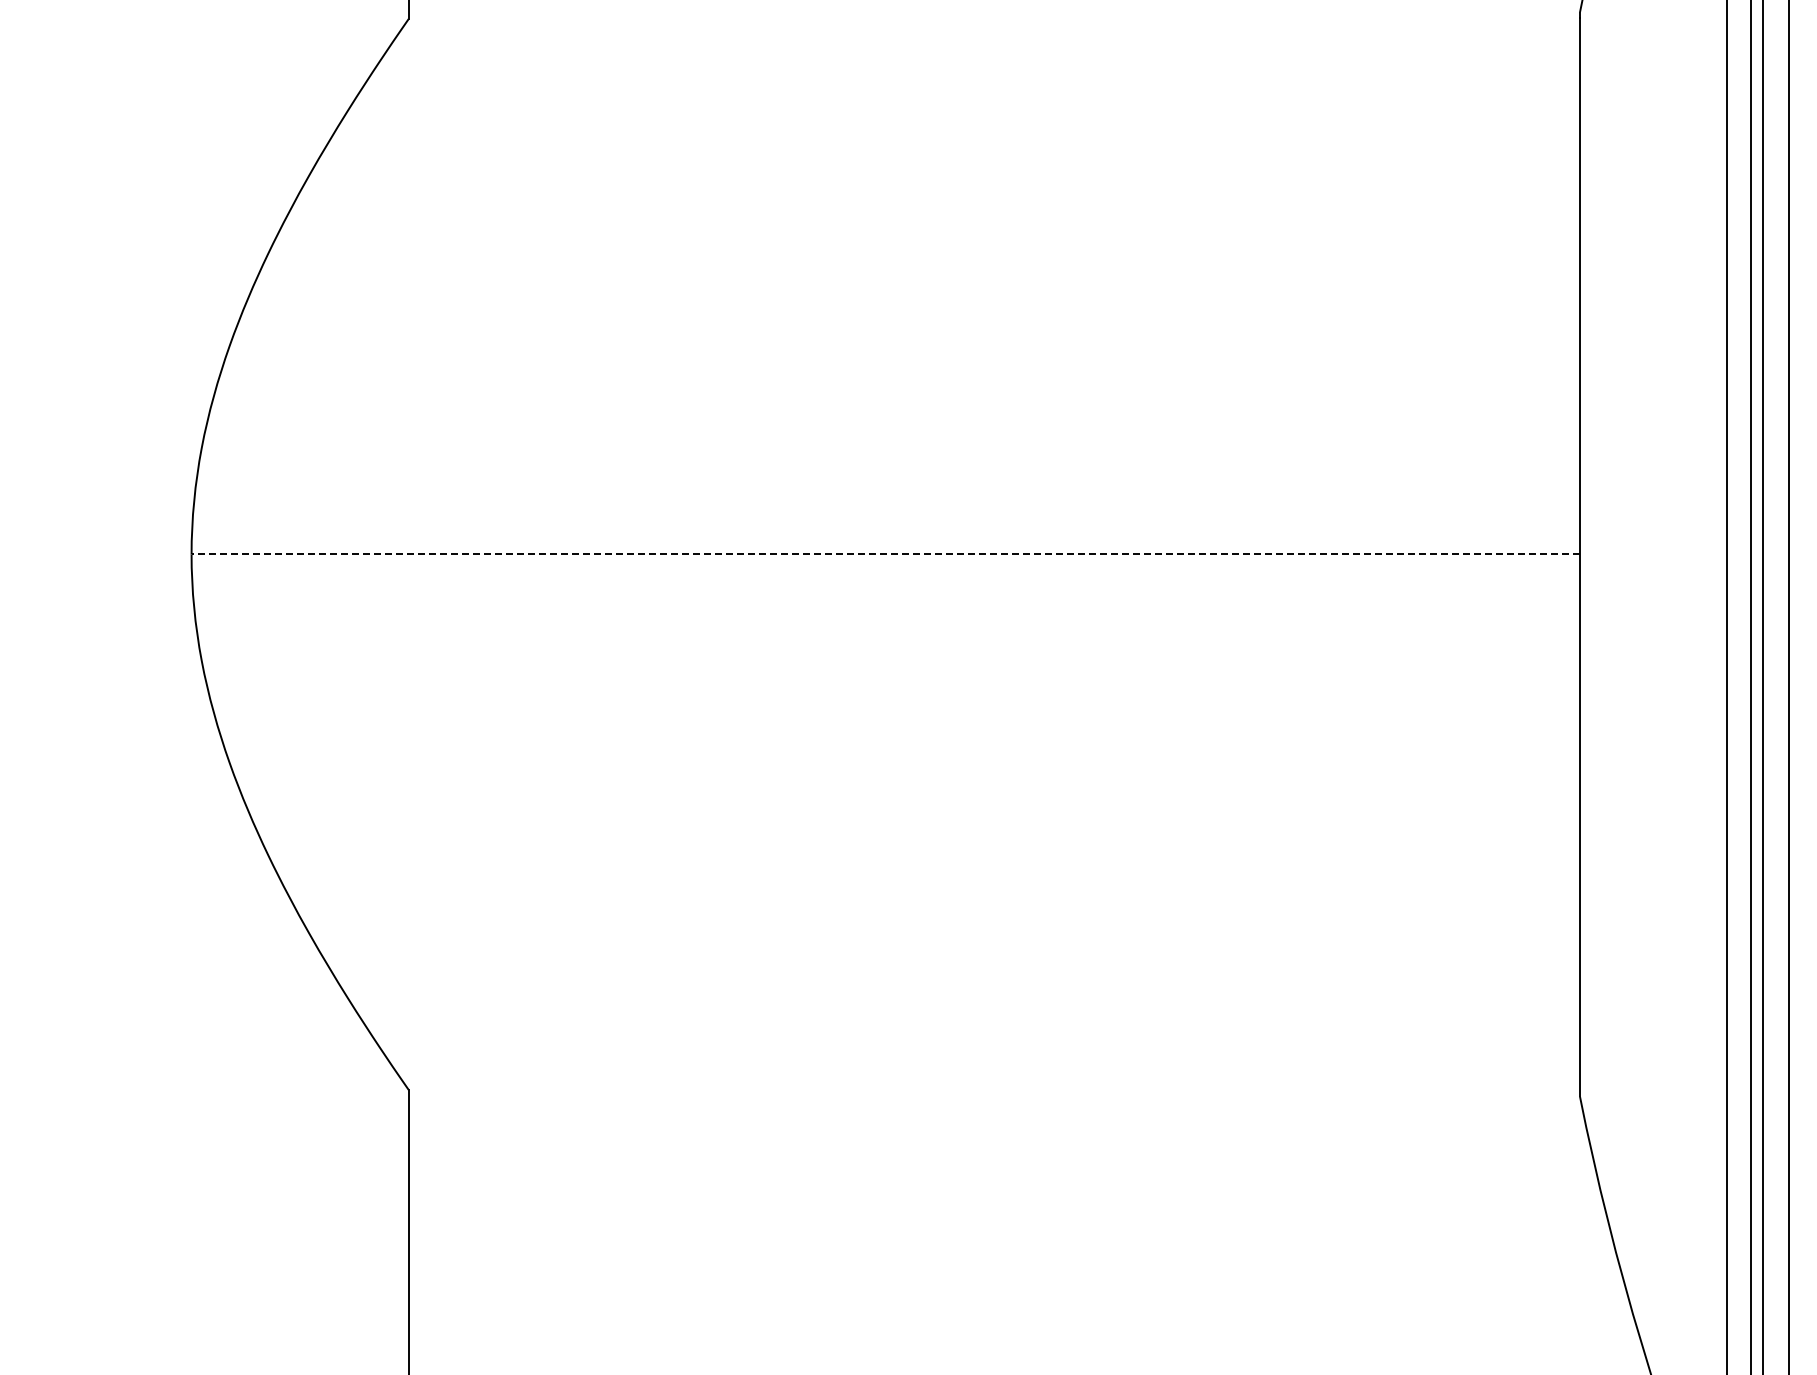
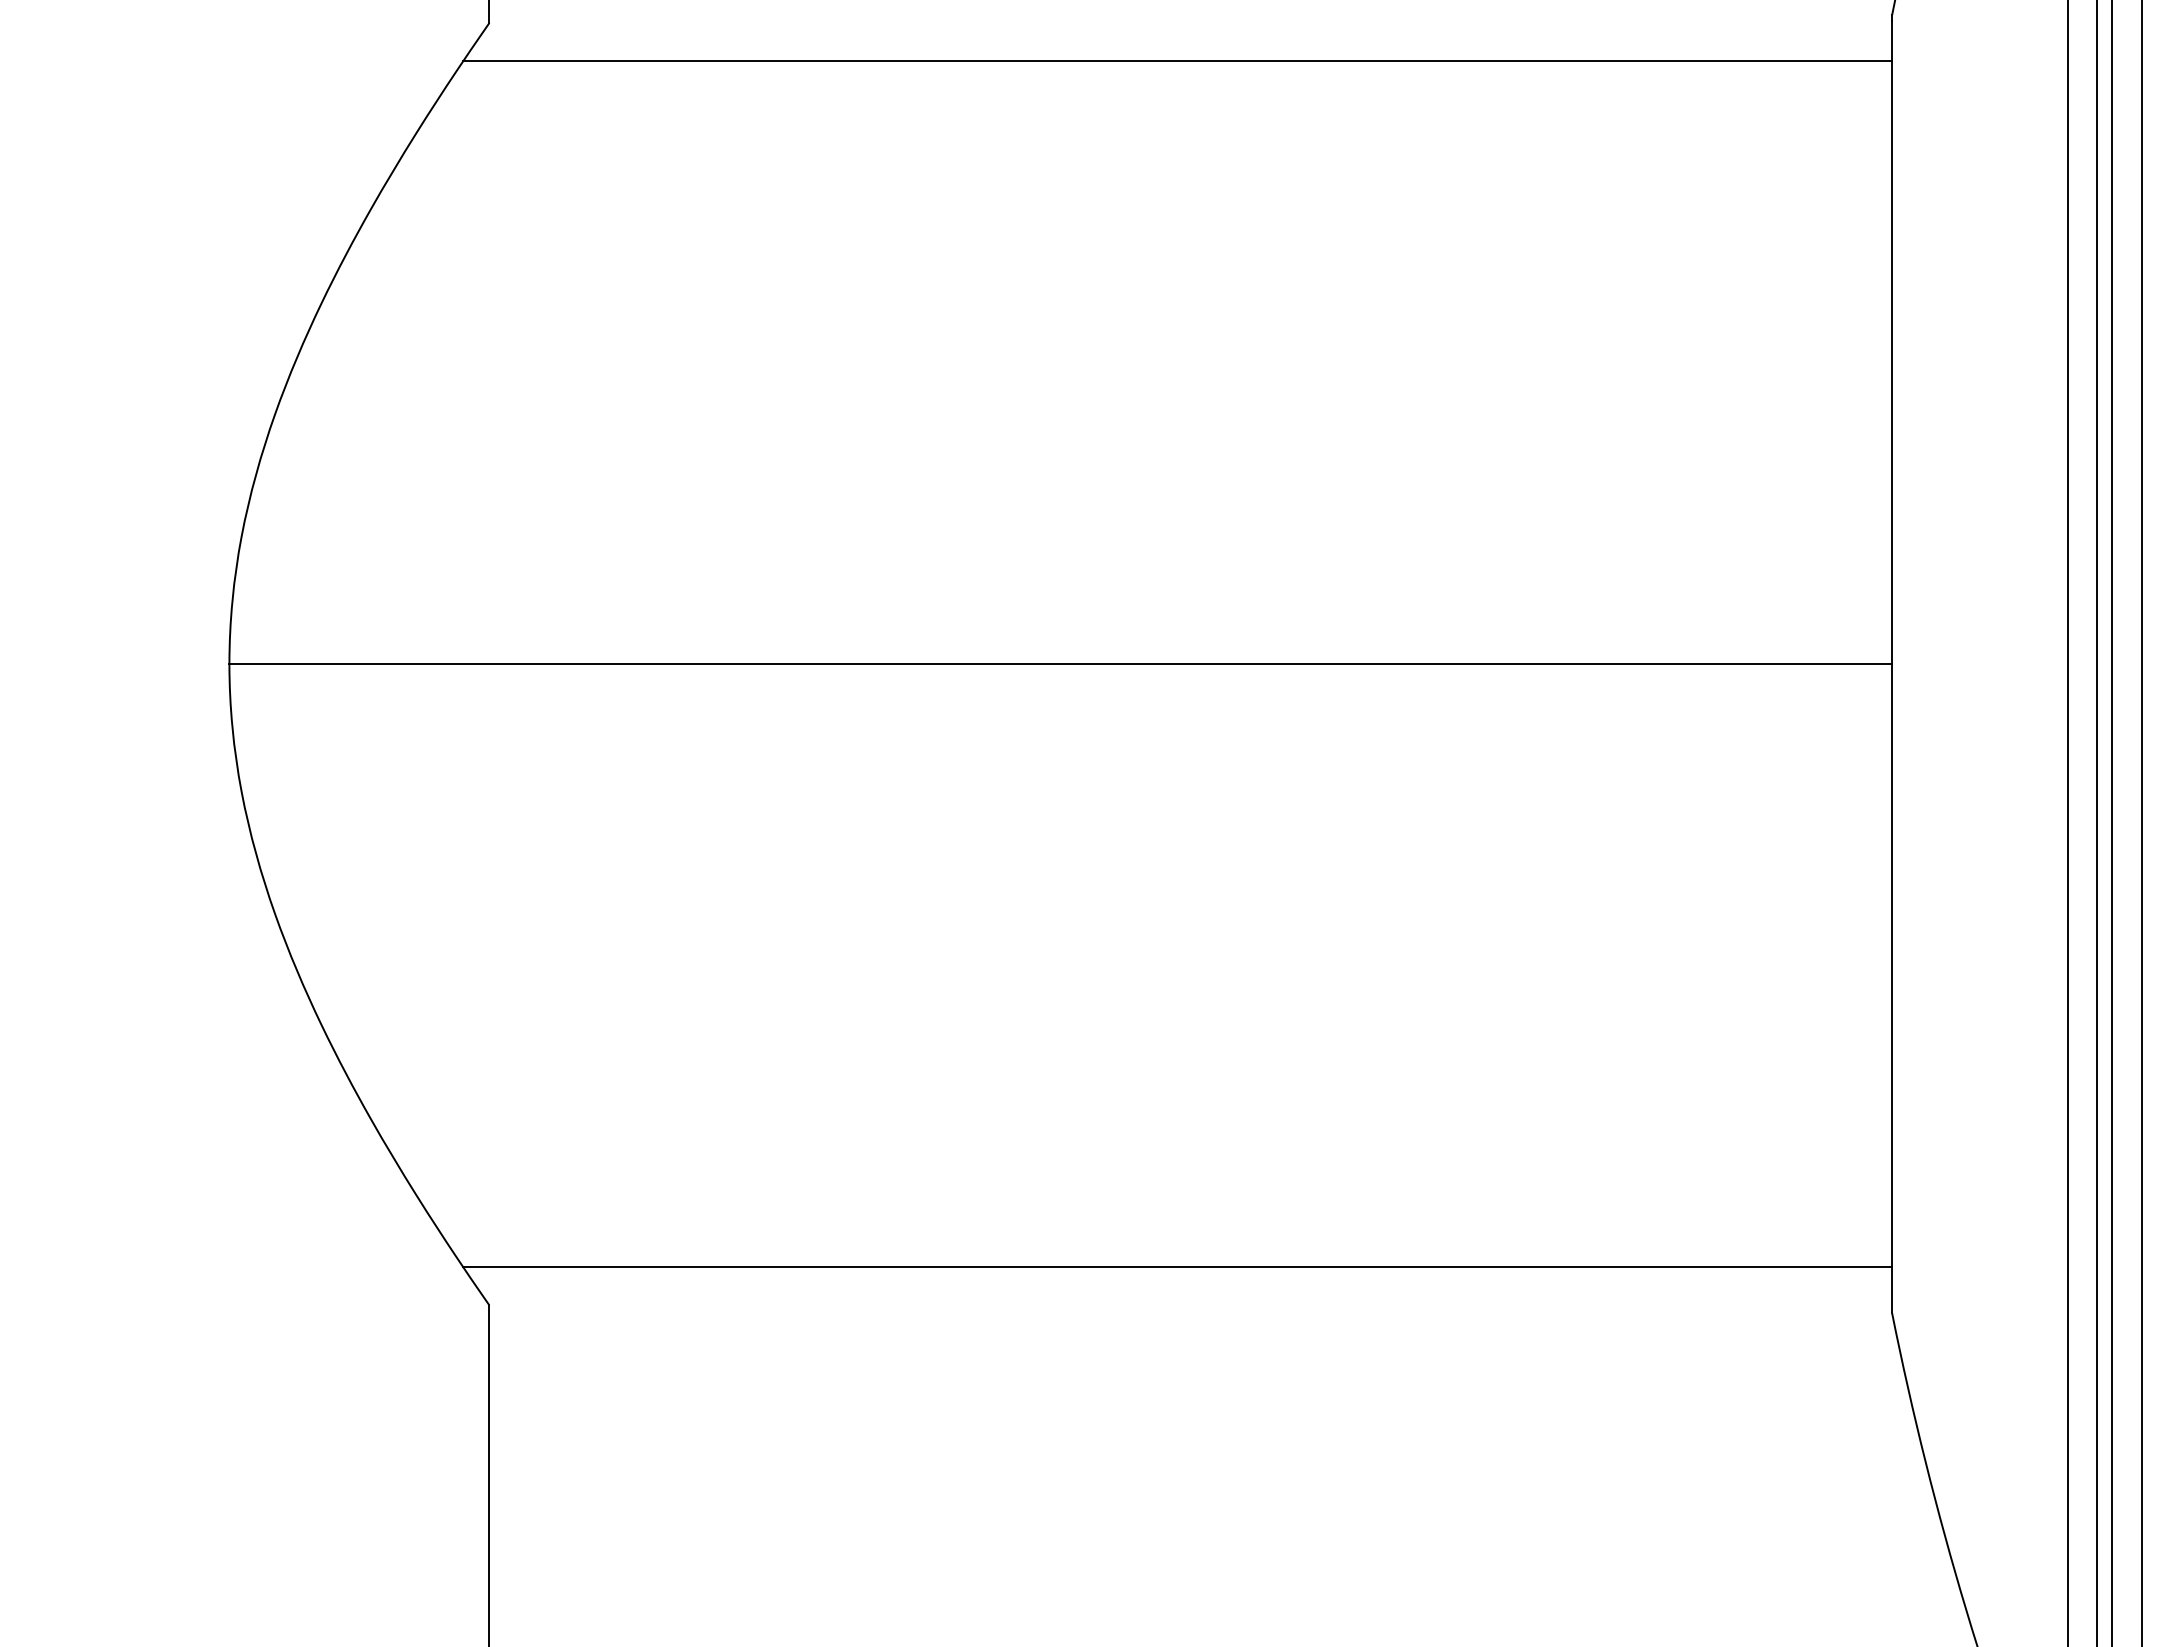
line: (982, 50) -> (1176, 60), added
line: (885, 554) -> (1060, 664), dashed -> solid
line: (982, 1058) -> (1176, 1267), added

